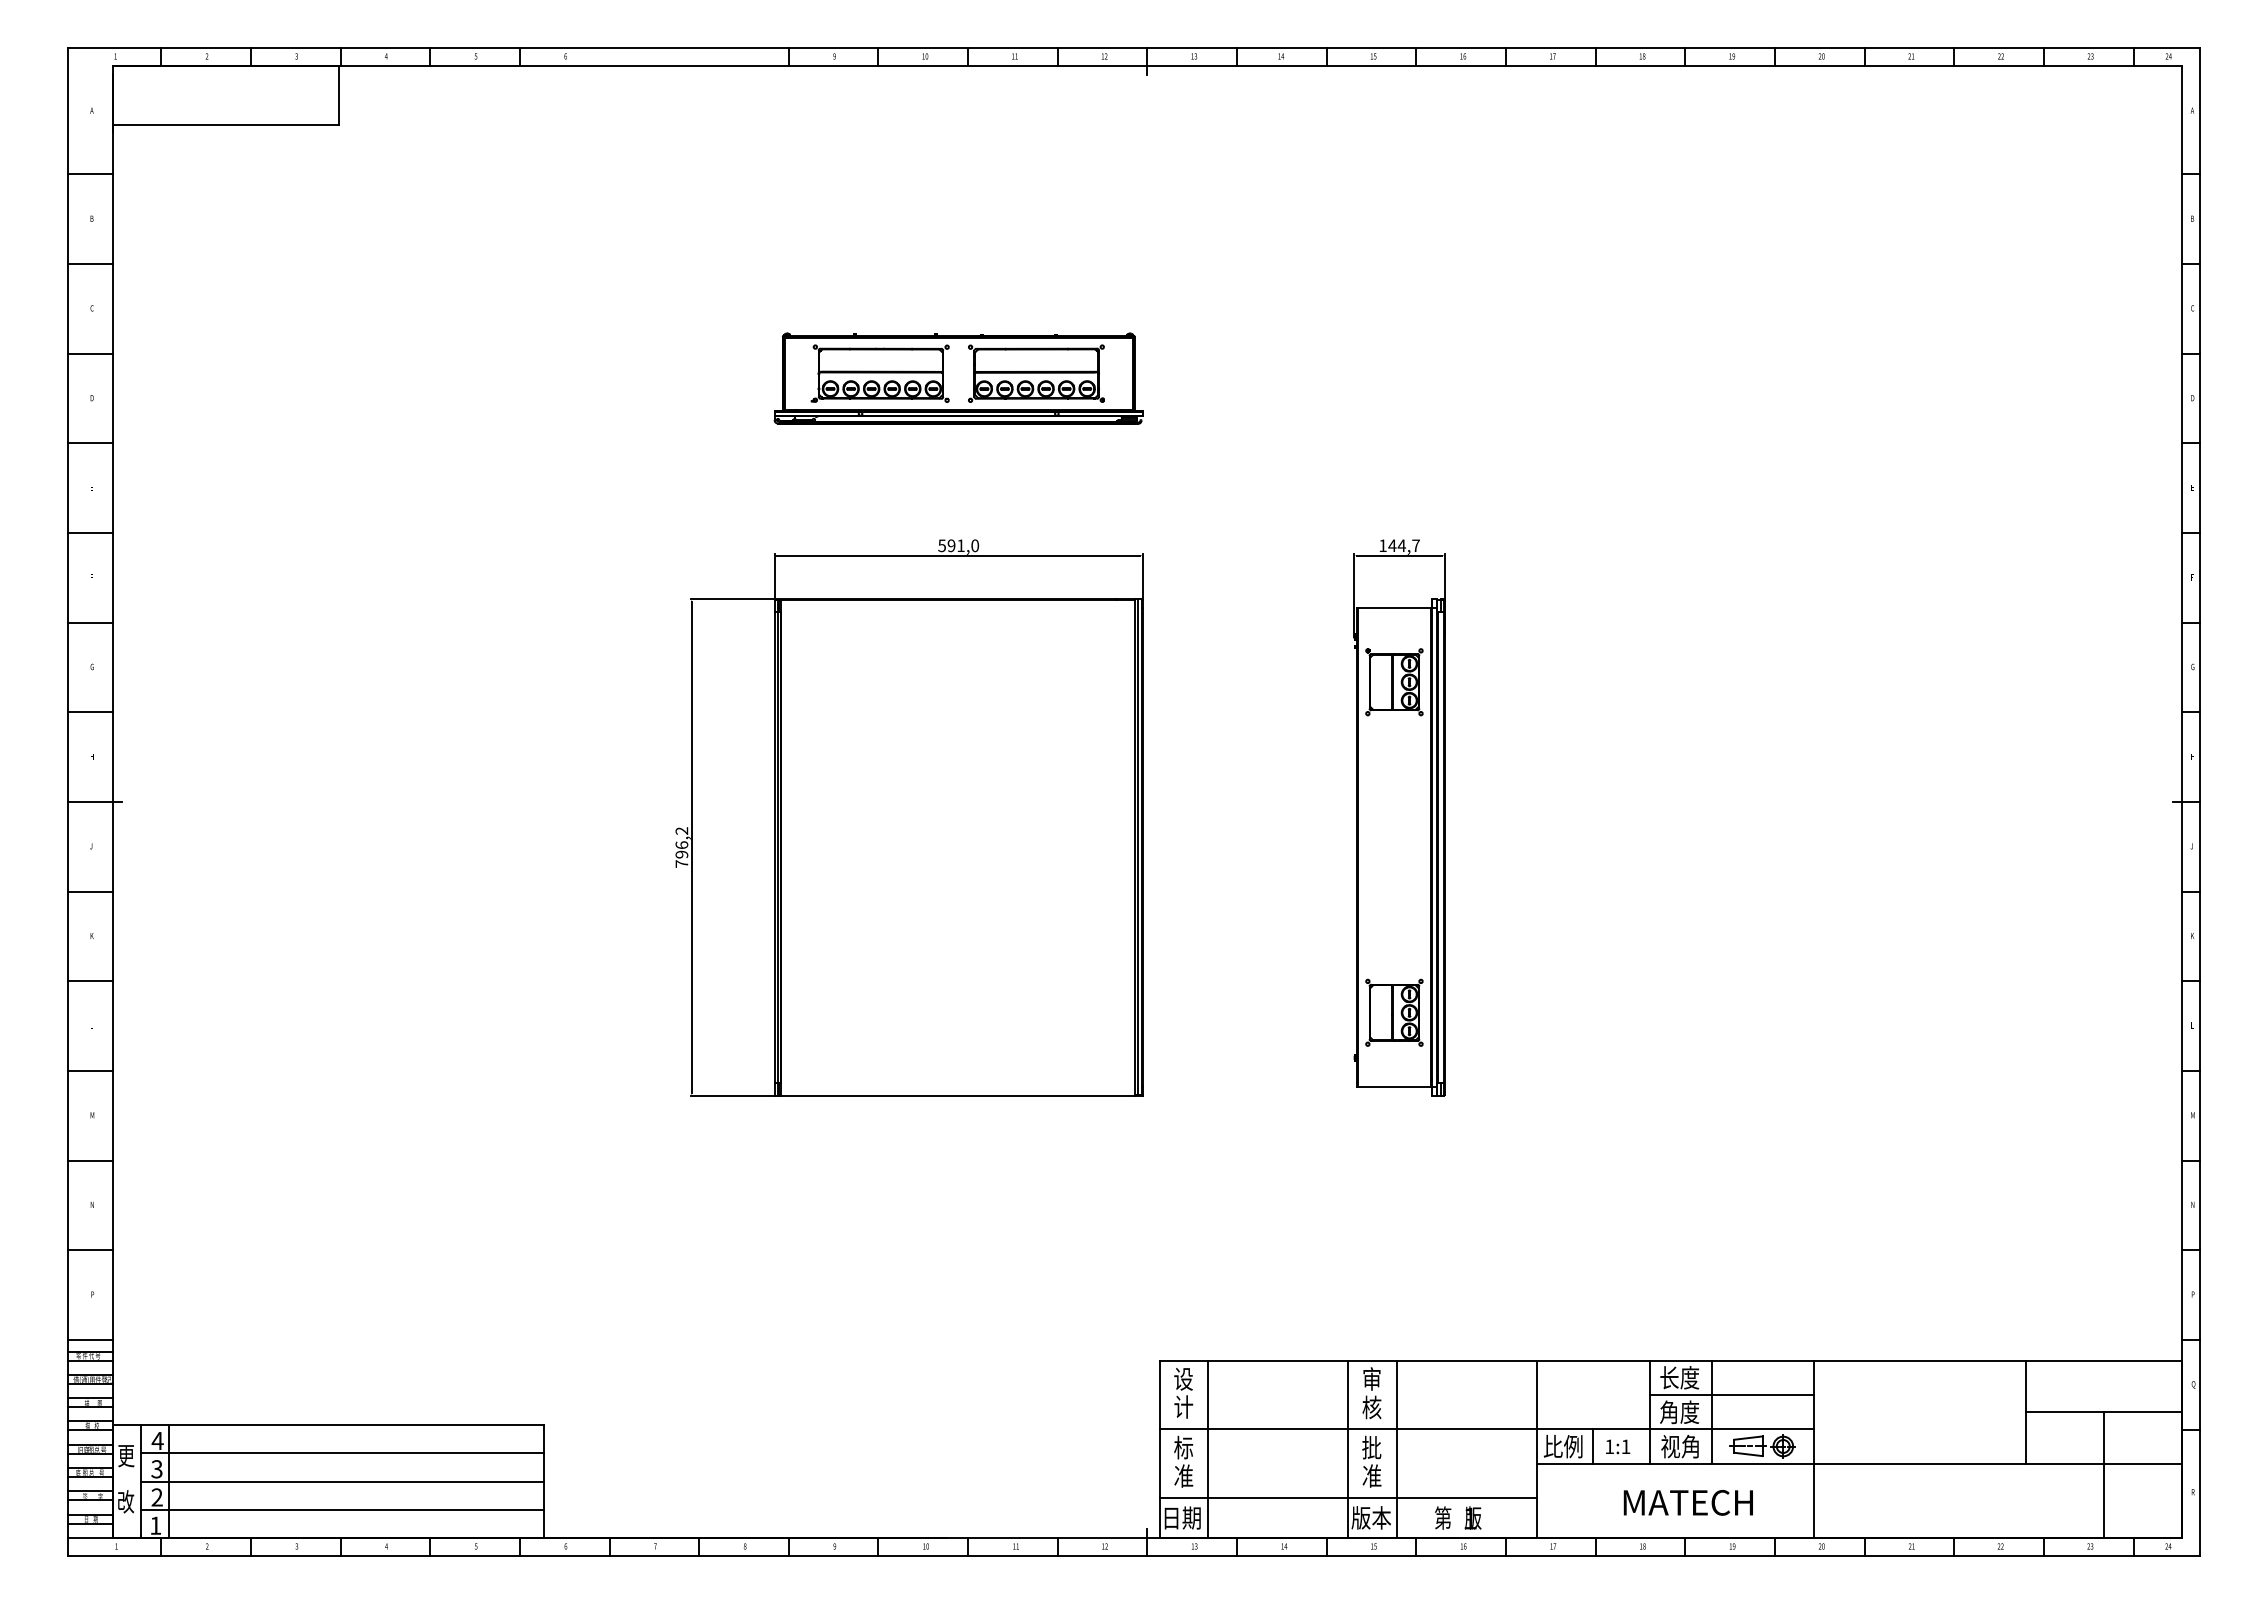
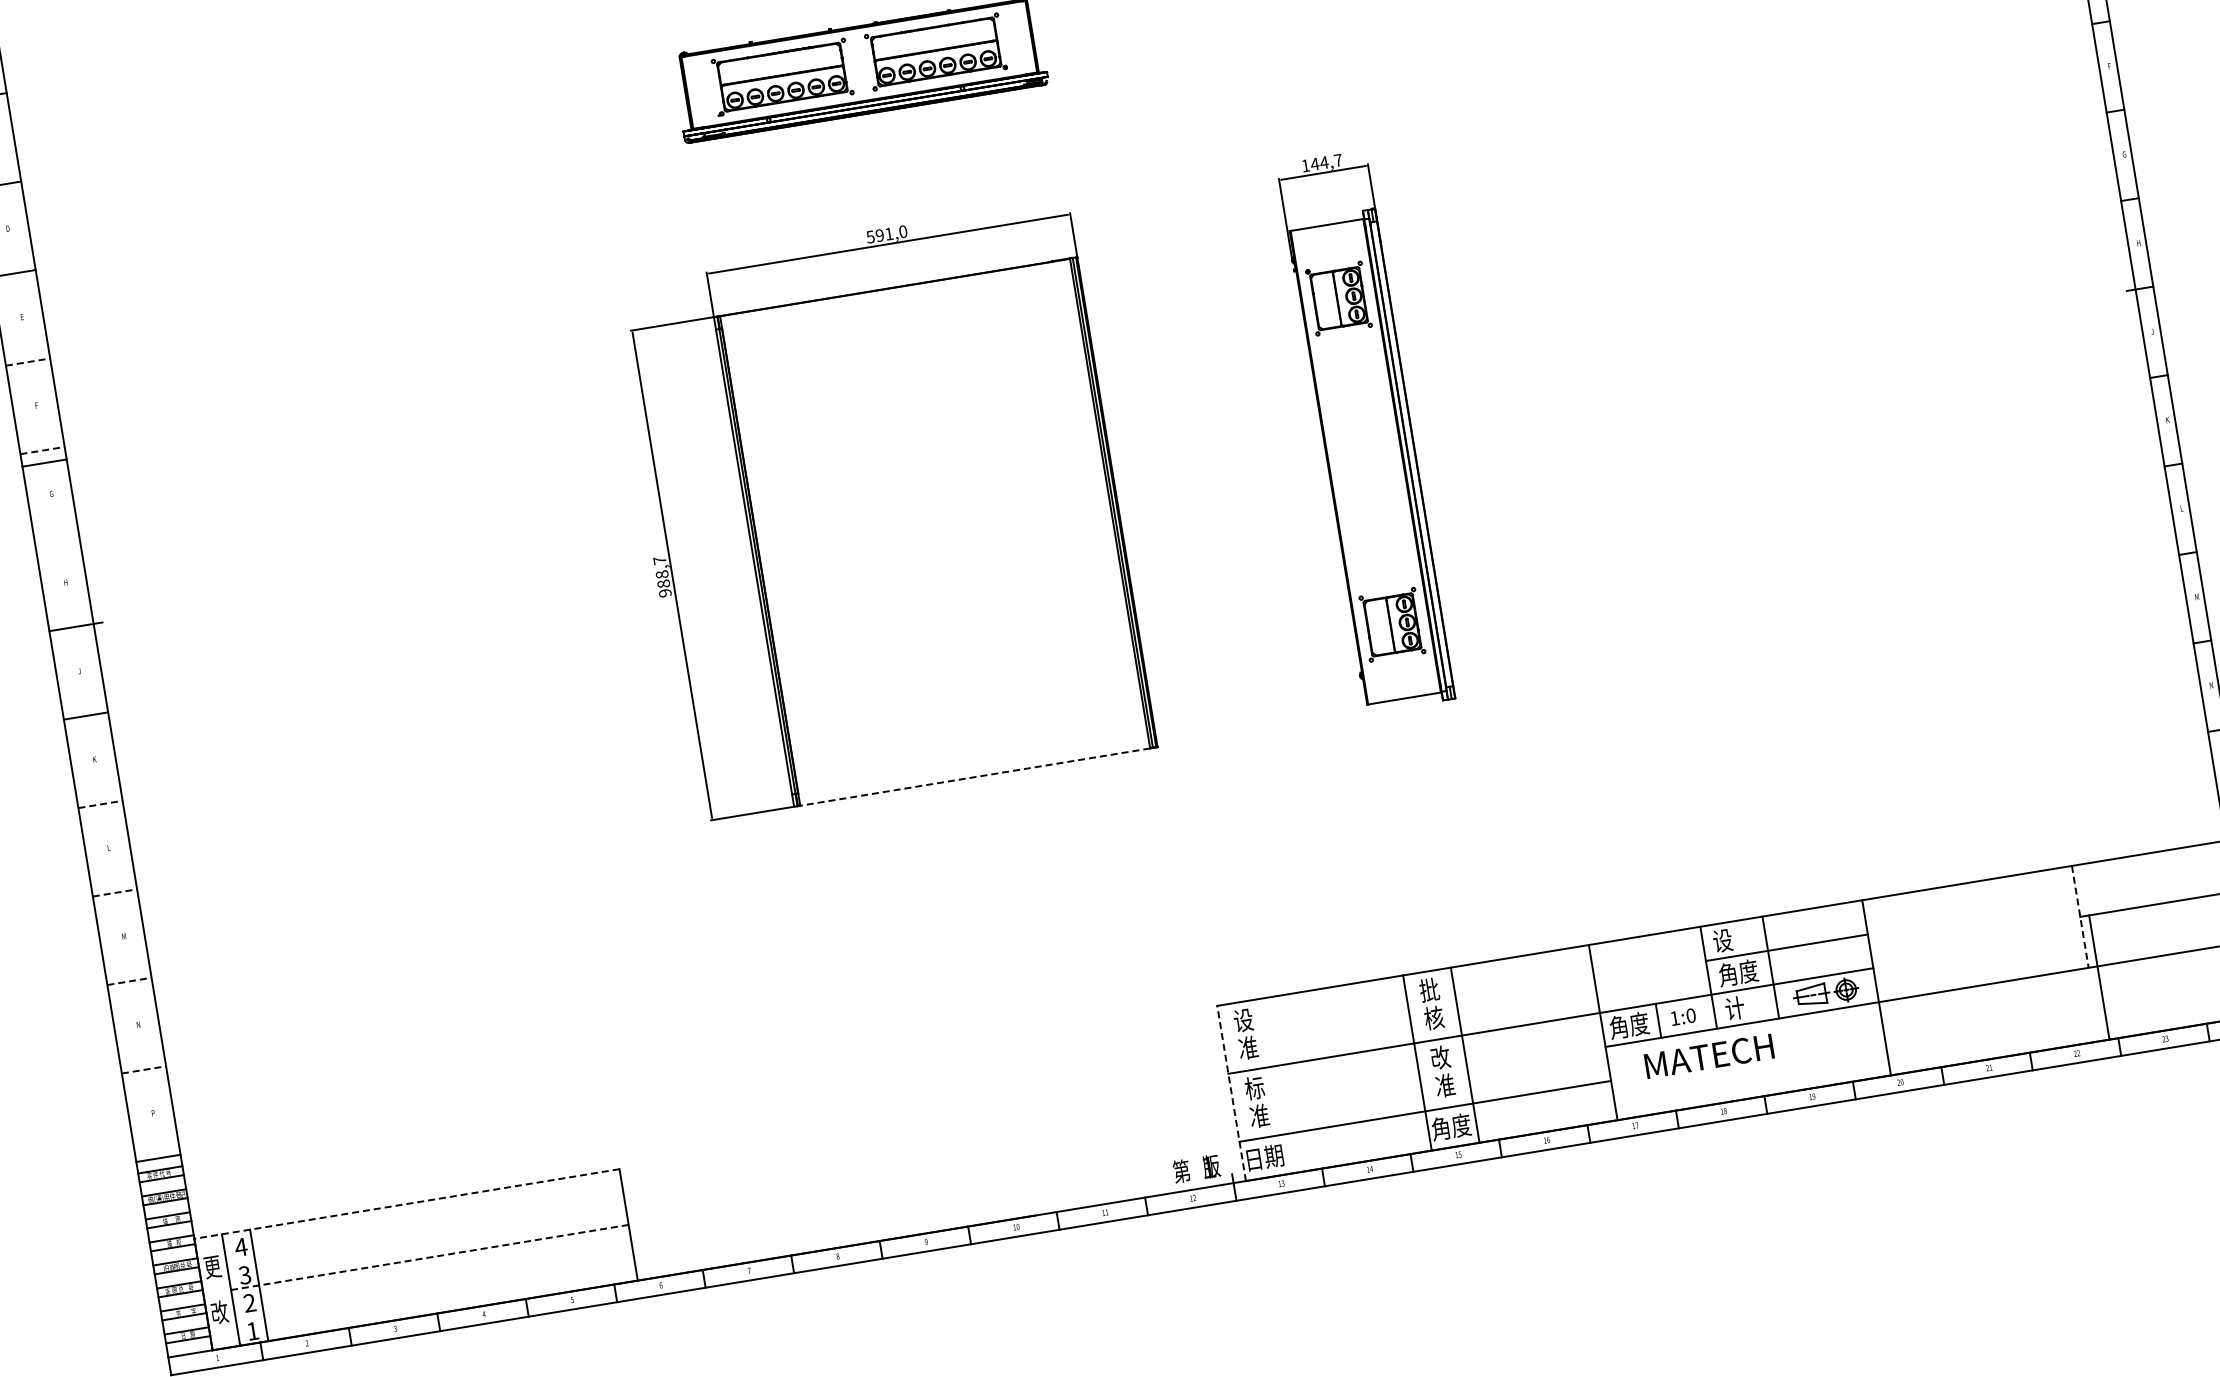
line: (90, 533) -> (28, 362), solid -> dashed
line: (90, 622) -> (42, 450), solid -> dashed
line: (90, 712) -> (44, 463), moved
text: (681, 847) -> (662, 576), 796,2 -> 988,7
line: (90, 981) -> (100, 804), solid -> dashed
line: (90, 1070) -> (114, 892), solid -> dashed
line: (957, 1095) -> (974, 777), solid -> dashed
line: (90, 1160) -> (129, 981), solid -> dashed
line: (90, 1250) -> (144, 1070), solid -> dashed
text: (1679, 1377) -> (1732, 938), 长度 -> 设
text: (1371, 1378) -> (1428, 989), 审 -> 批
text: (1183, 1406) -> (1247, 1047), 计 -> 准
line: (2026, 1412) -> (2080, 917), solid -> dashed
line: (327, 1425) -> (406, 1204), solid -> dashed
text: (1562, 1446) -> (1628, 1025), 比例 -> 角度
text: (1625, 1446) -> (1690, 1015), 1:1 -> 1:0
text: (1679, 1446) -> (1743, 1006), 视角 -> 计
text: (1371, 1447) -> (1440, 1057), 批 -> 改
line: (1160, 1449) -> (1232, 1093), solid -> dashed
line: (1208, 1449) -> (1279, 1085), removed
line: (341, 1453) -> (424, 1229), removed
line: (2104, 1475) -> (2099, 977), moved
line: (341, 1481) -> (429, 1257), solid -> dashed
text: (1687, 1502) -> (1708, 1056), moved
line: (341, 1509) -> (433, 1285), removed
text: (1370, 1517) -> (1450, 1126), 版本 -> 角度
text: (1458, 1517) -> (1196, 1168), moved

